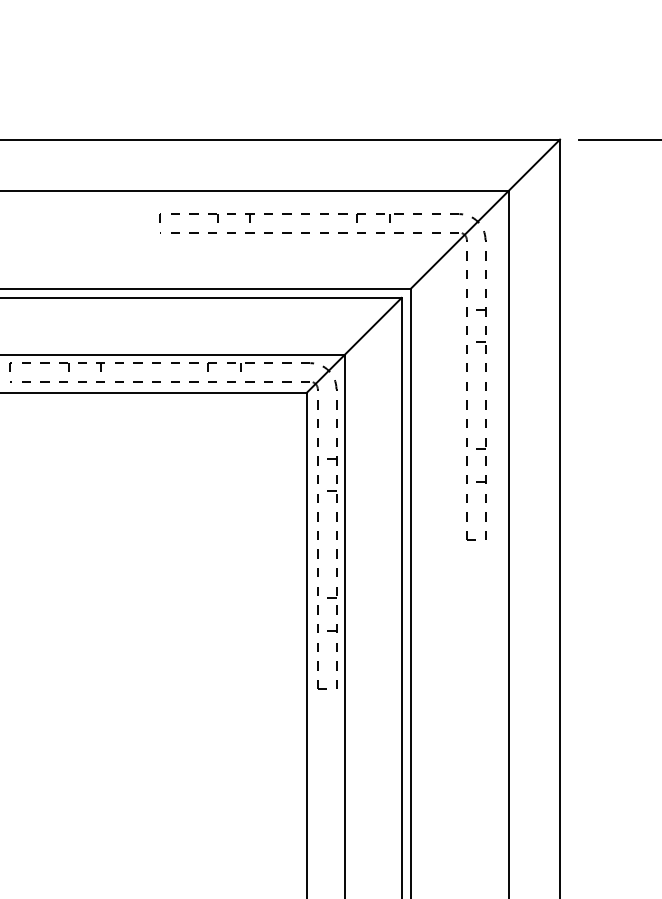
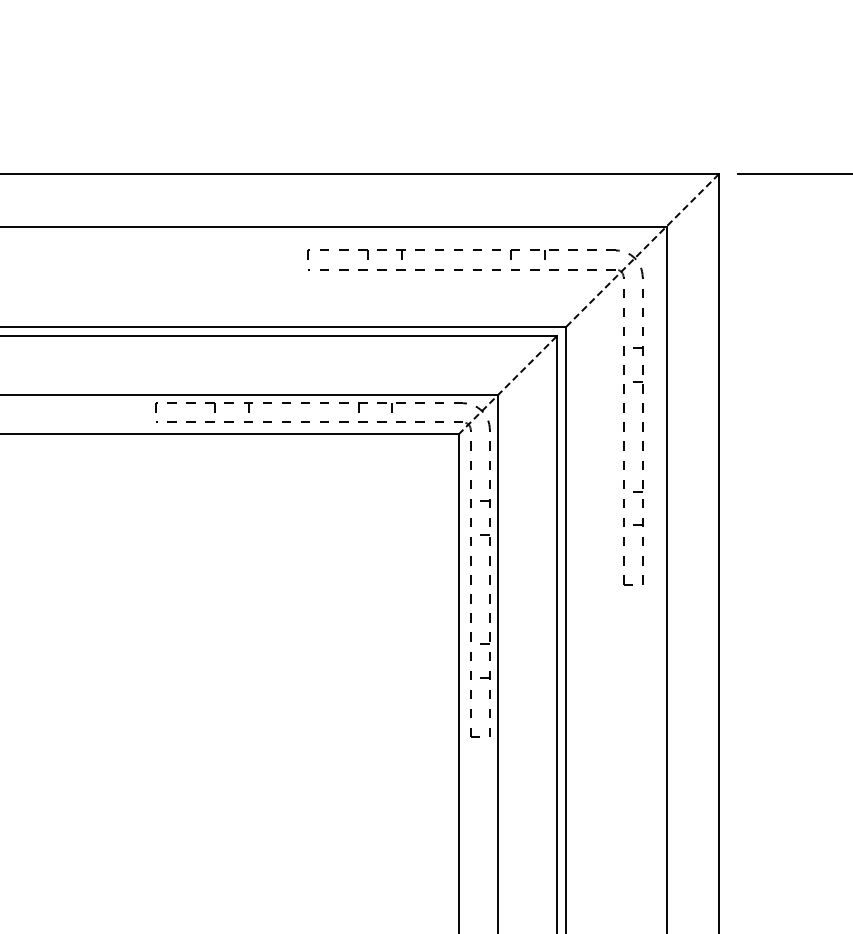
line: (485, 214) -> (642, 250), solid -> dashed
line: (353, 345) -> (507, 385), solid -> dashed

